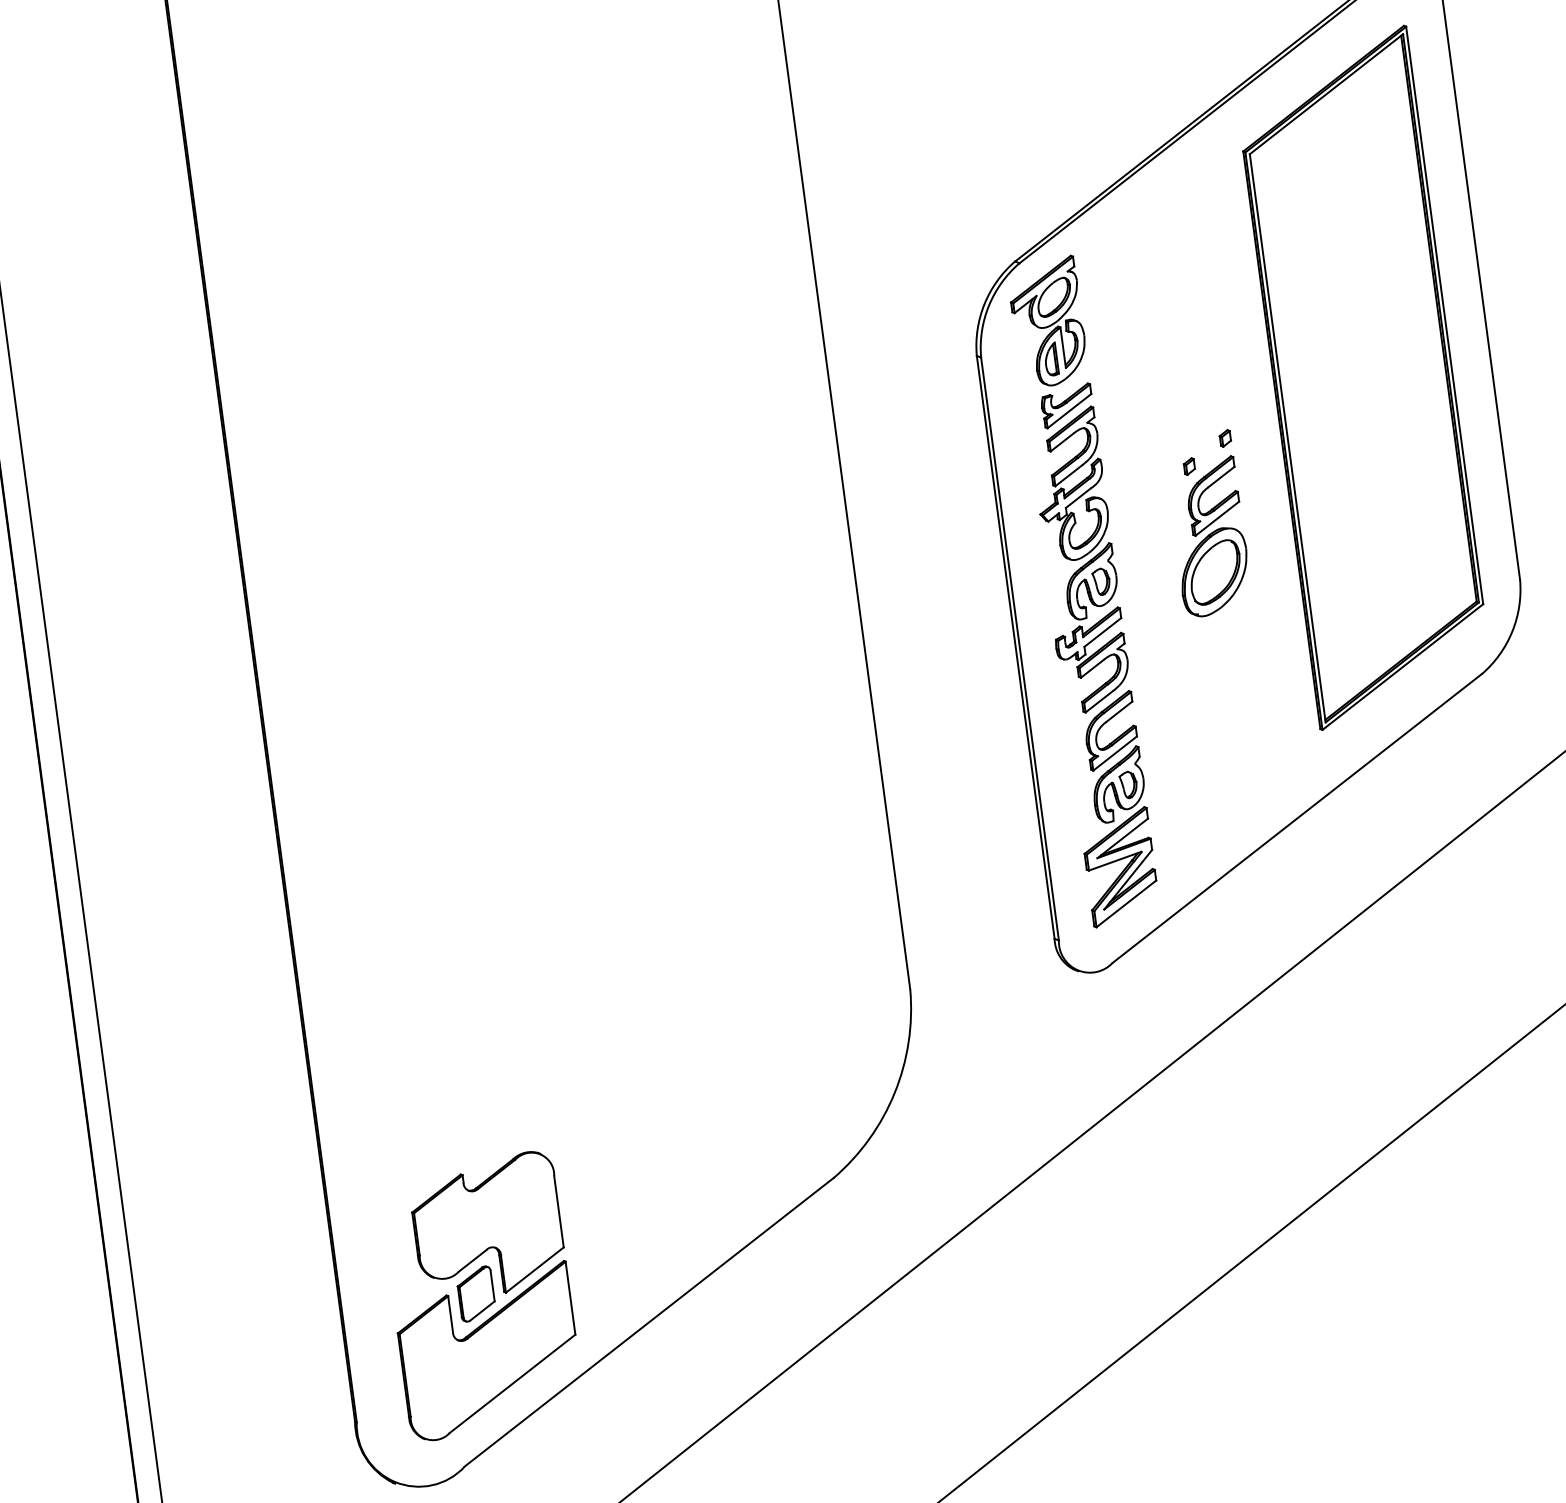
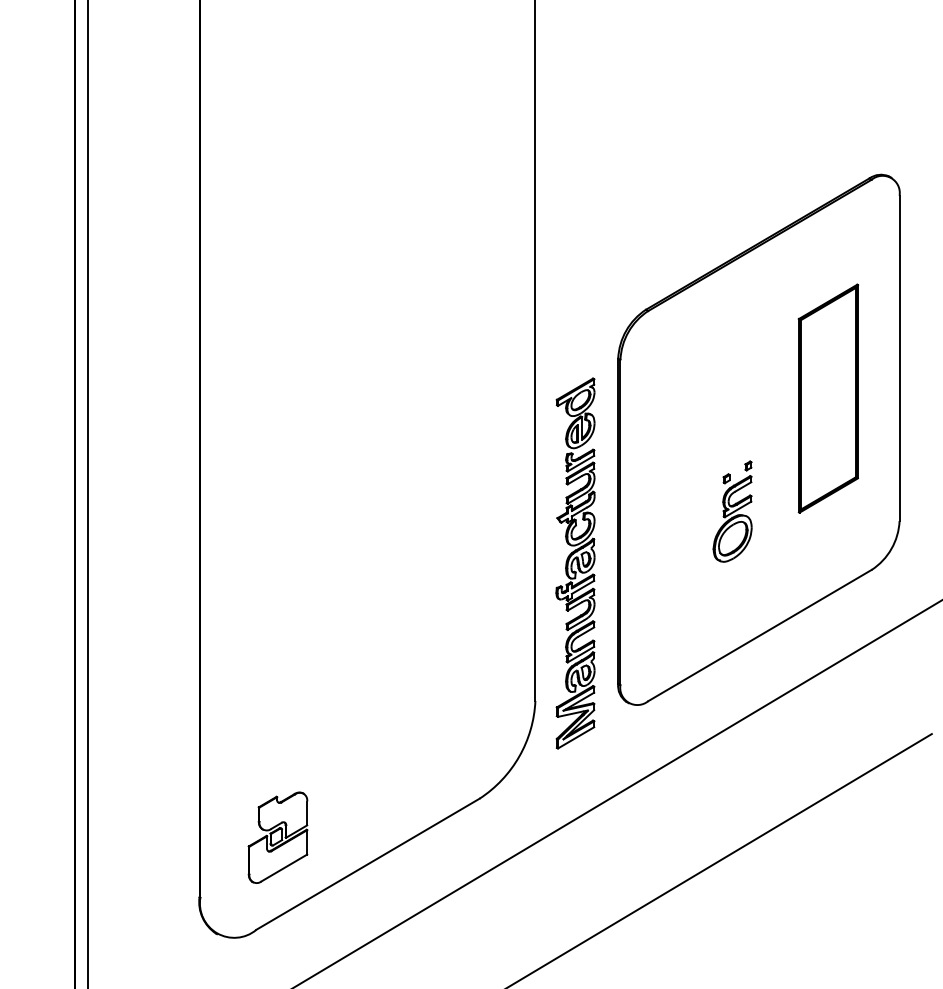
part: (1363, 377) -> (828, 398), size x0.6
part: (1207, 523) -> (732, 511), moved
part: (1083, 591) -> (575, 563), moved
part: (480, 1295) -> (277, 837), size x0.6

